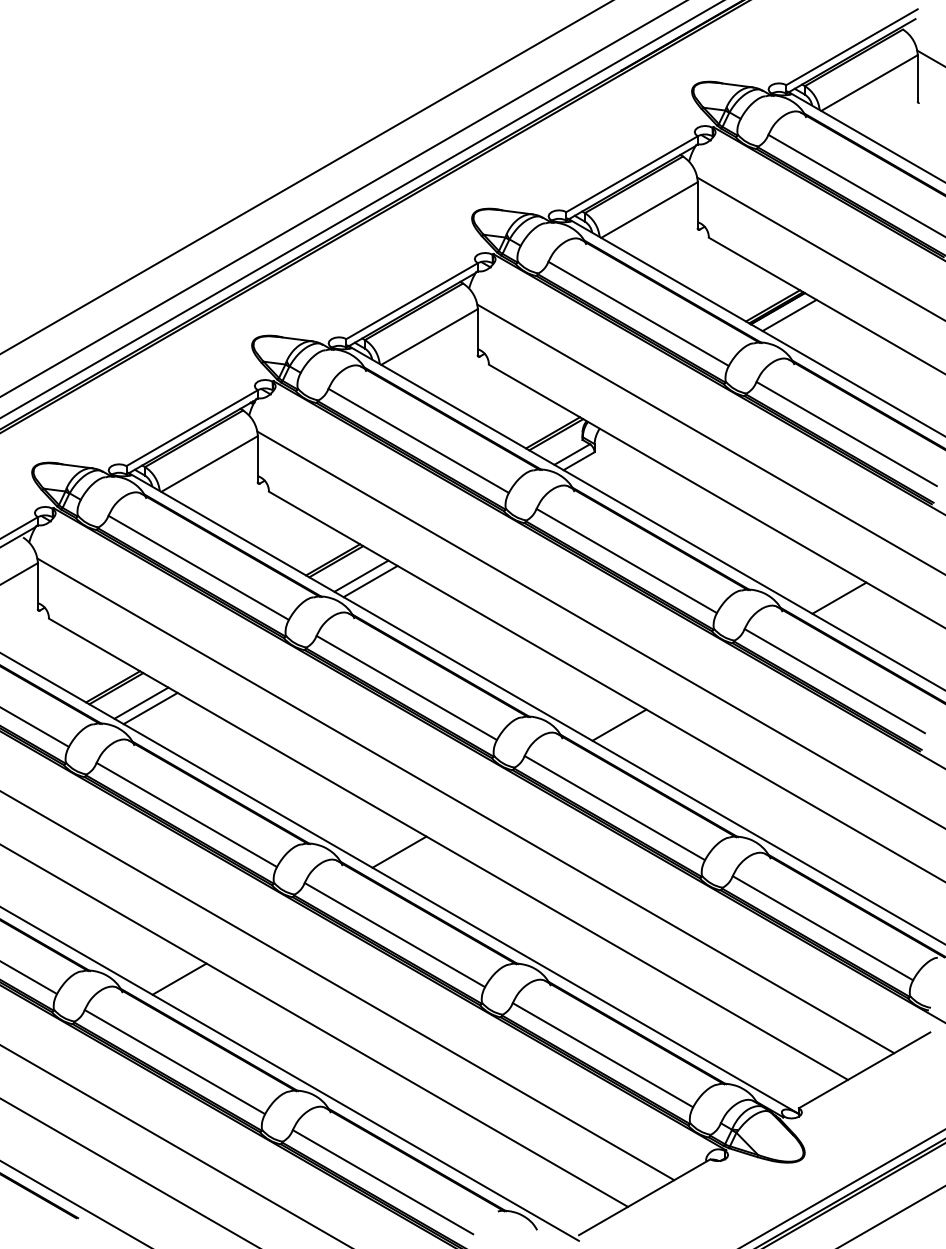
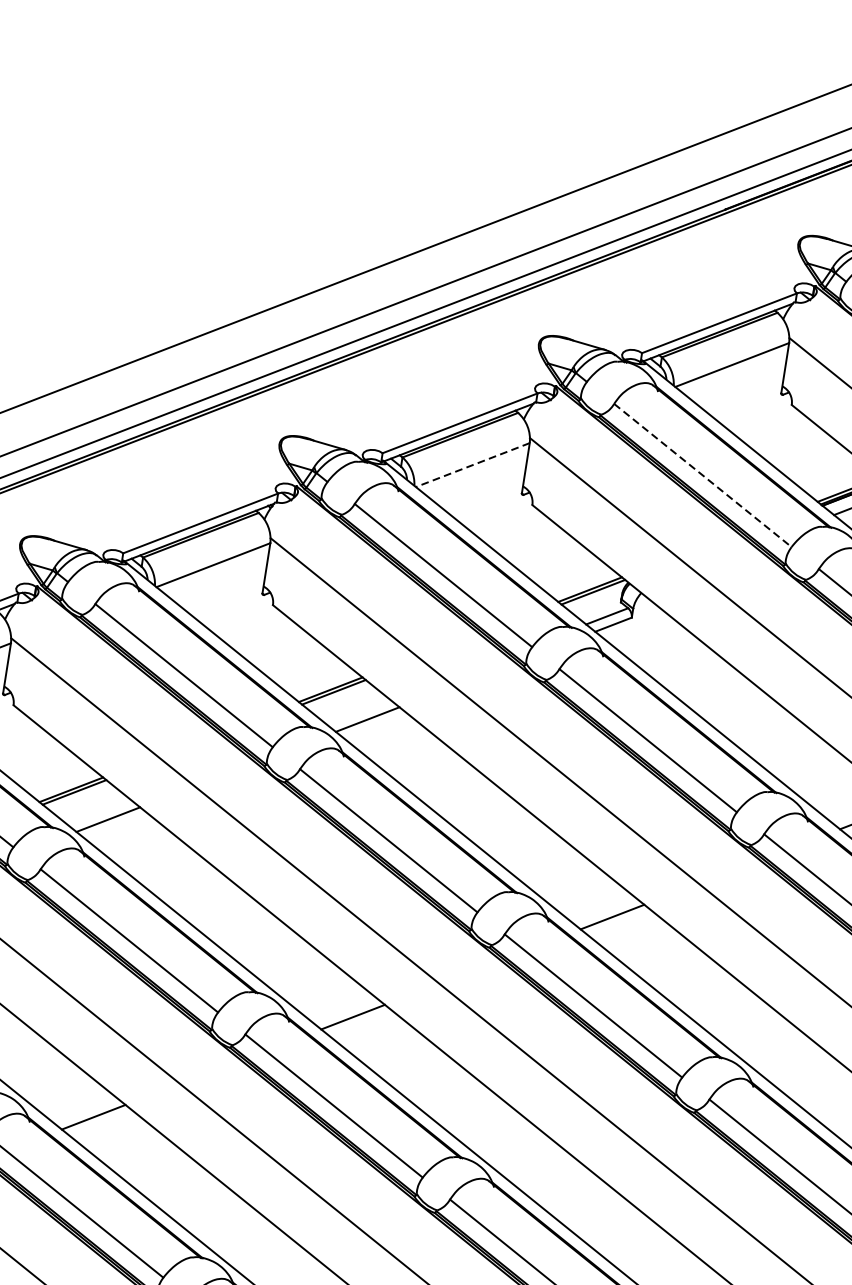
line: (639, 314) -> (703, 476), solid -> dashed
line: (429, 337) -> (472, 465), solid -> dashed
line: (361, 575) -> (358, 711), removed
line: (141, 702) -> (99, 811), removed

